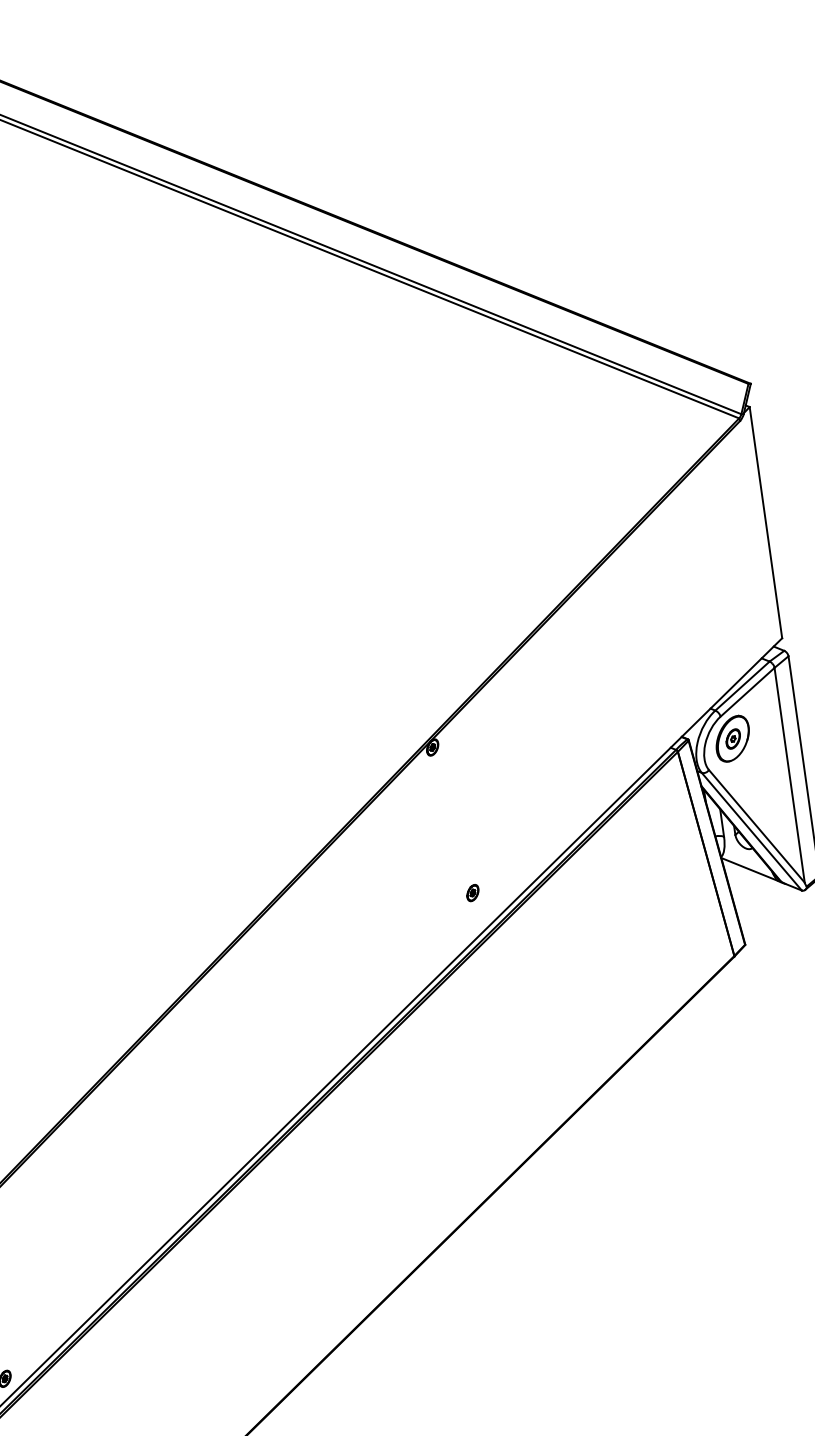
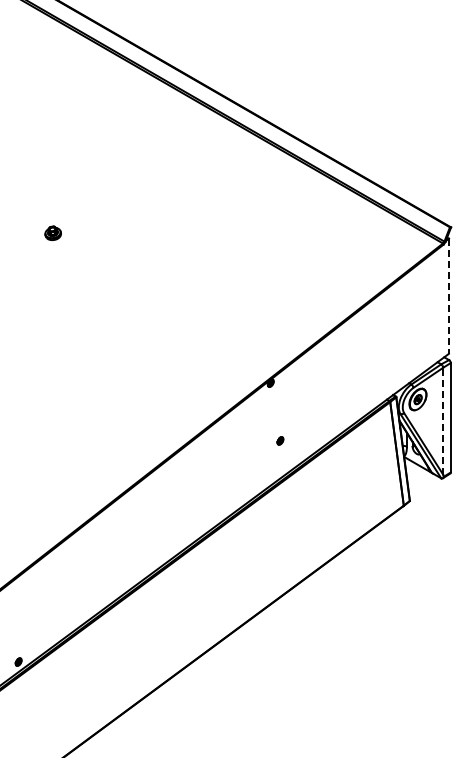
line: (765, 523) -> (448, 296), solid -> dashed
line: (790, 773) -> (443, 420), solid -> dashed
part: (472, 892) -> (280, 440), moved

